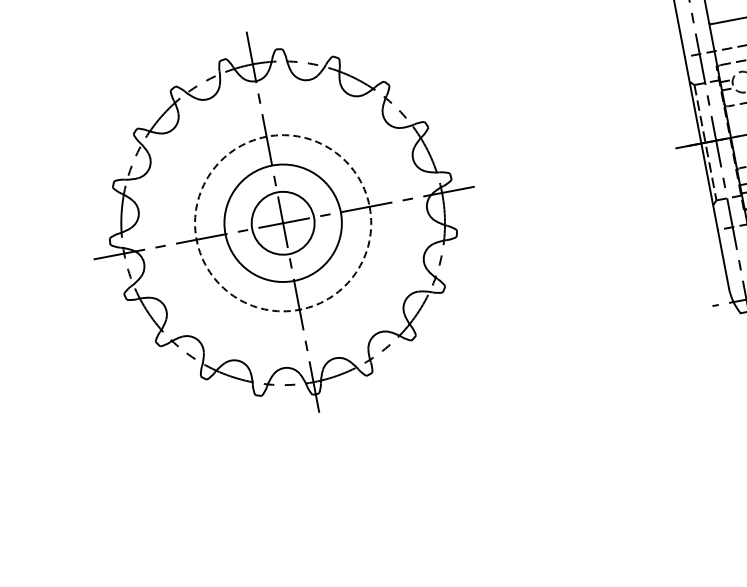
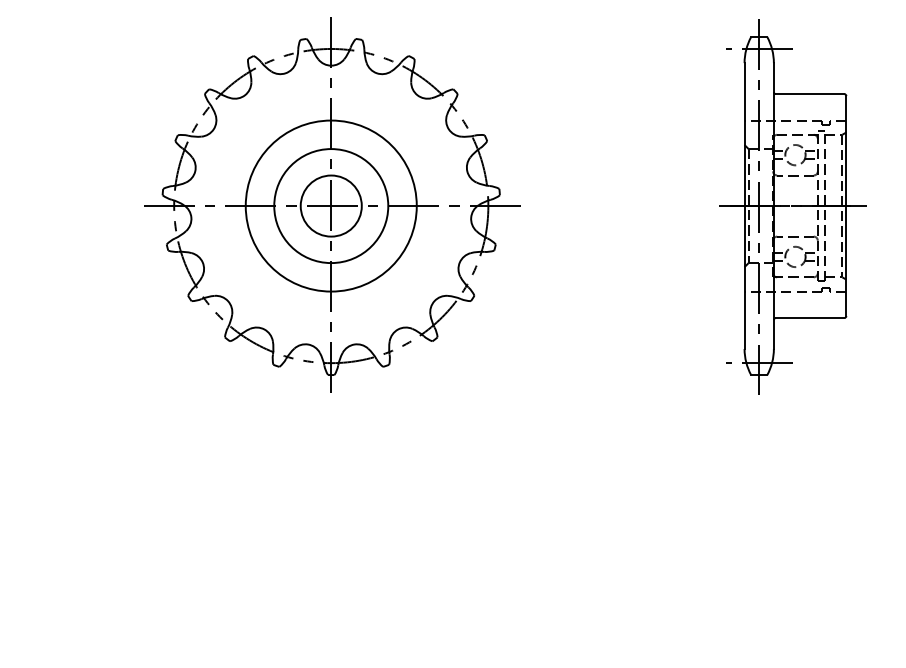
circle: (282, 222) -> (330, 205), dashed -> solid

